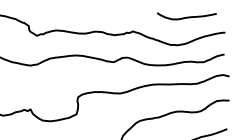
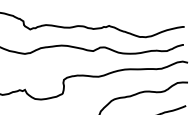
curve: (186, 16) -> (152, 13), removed

